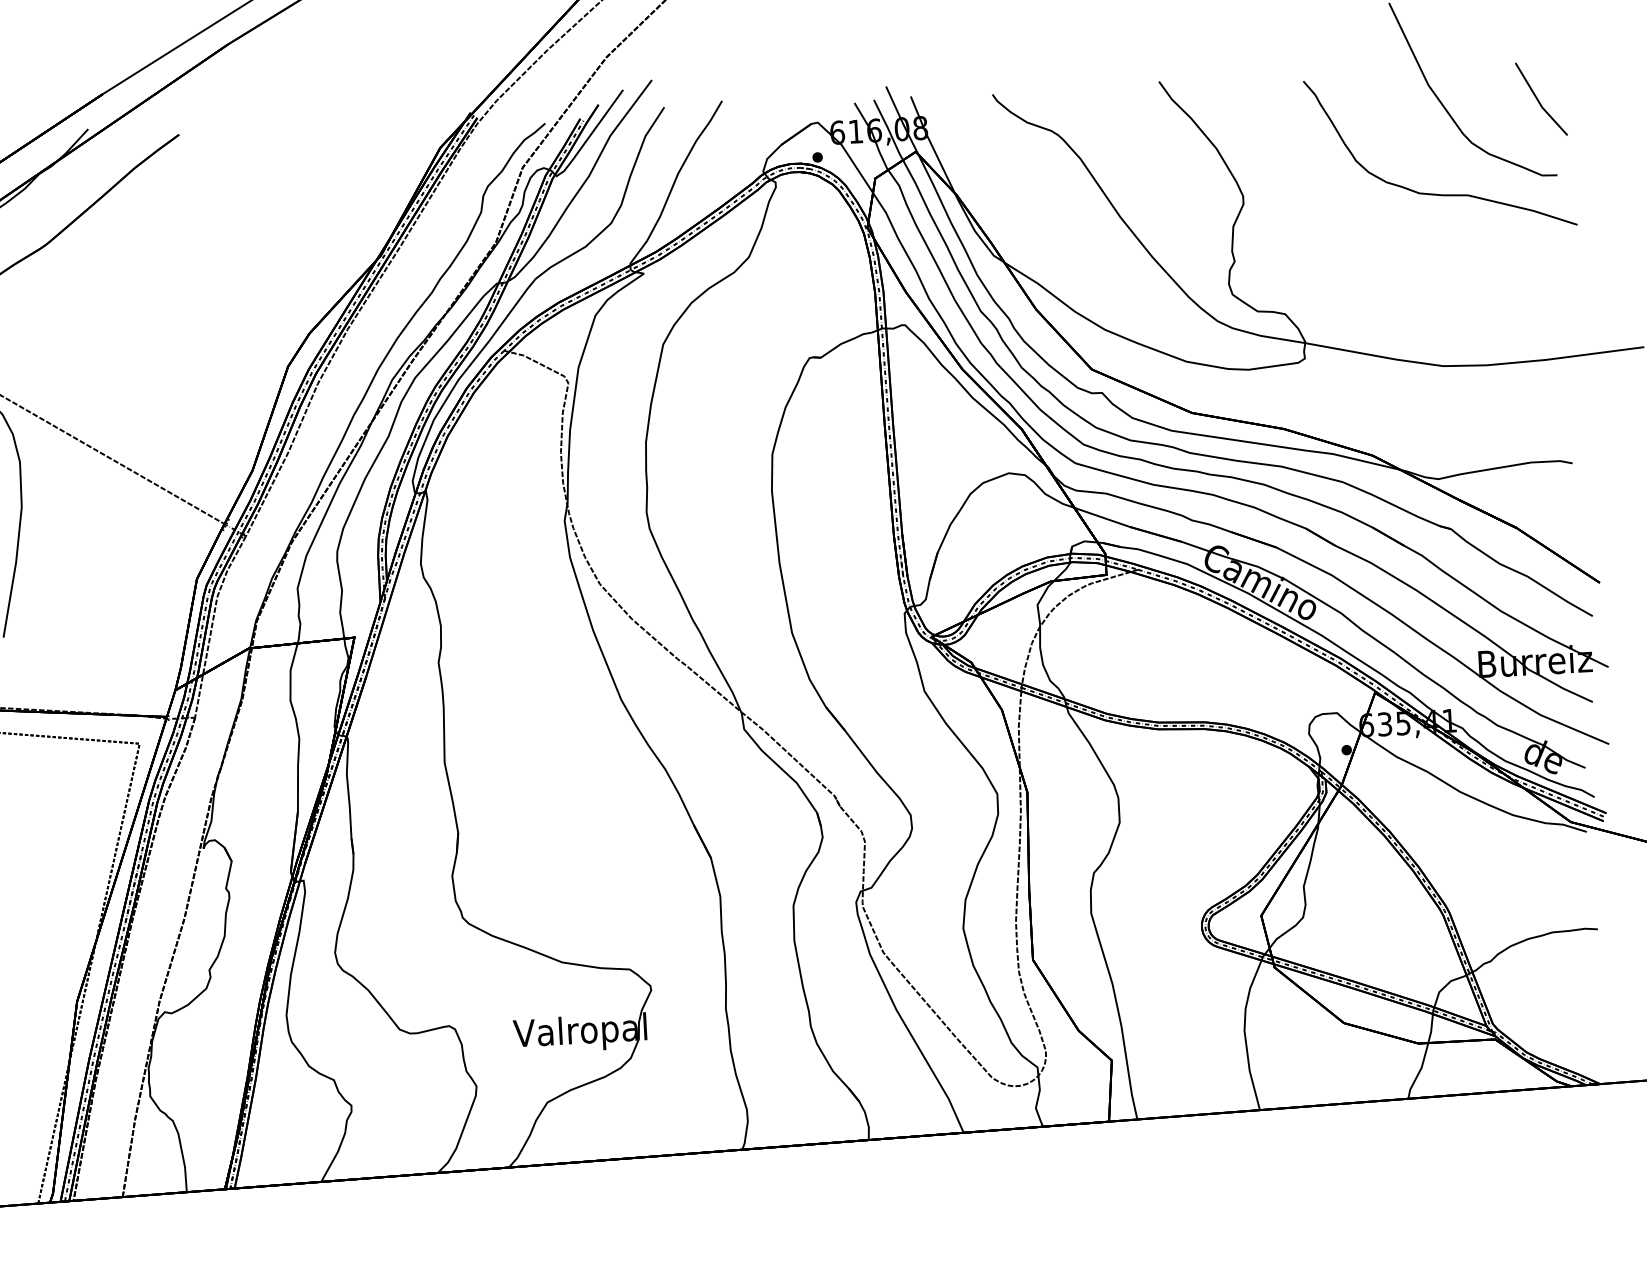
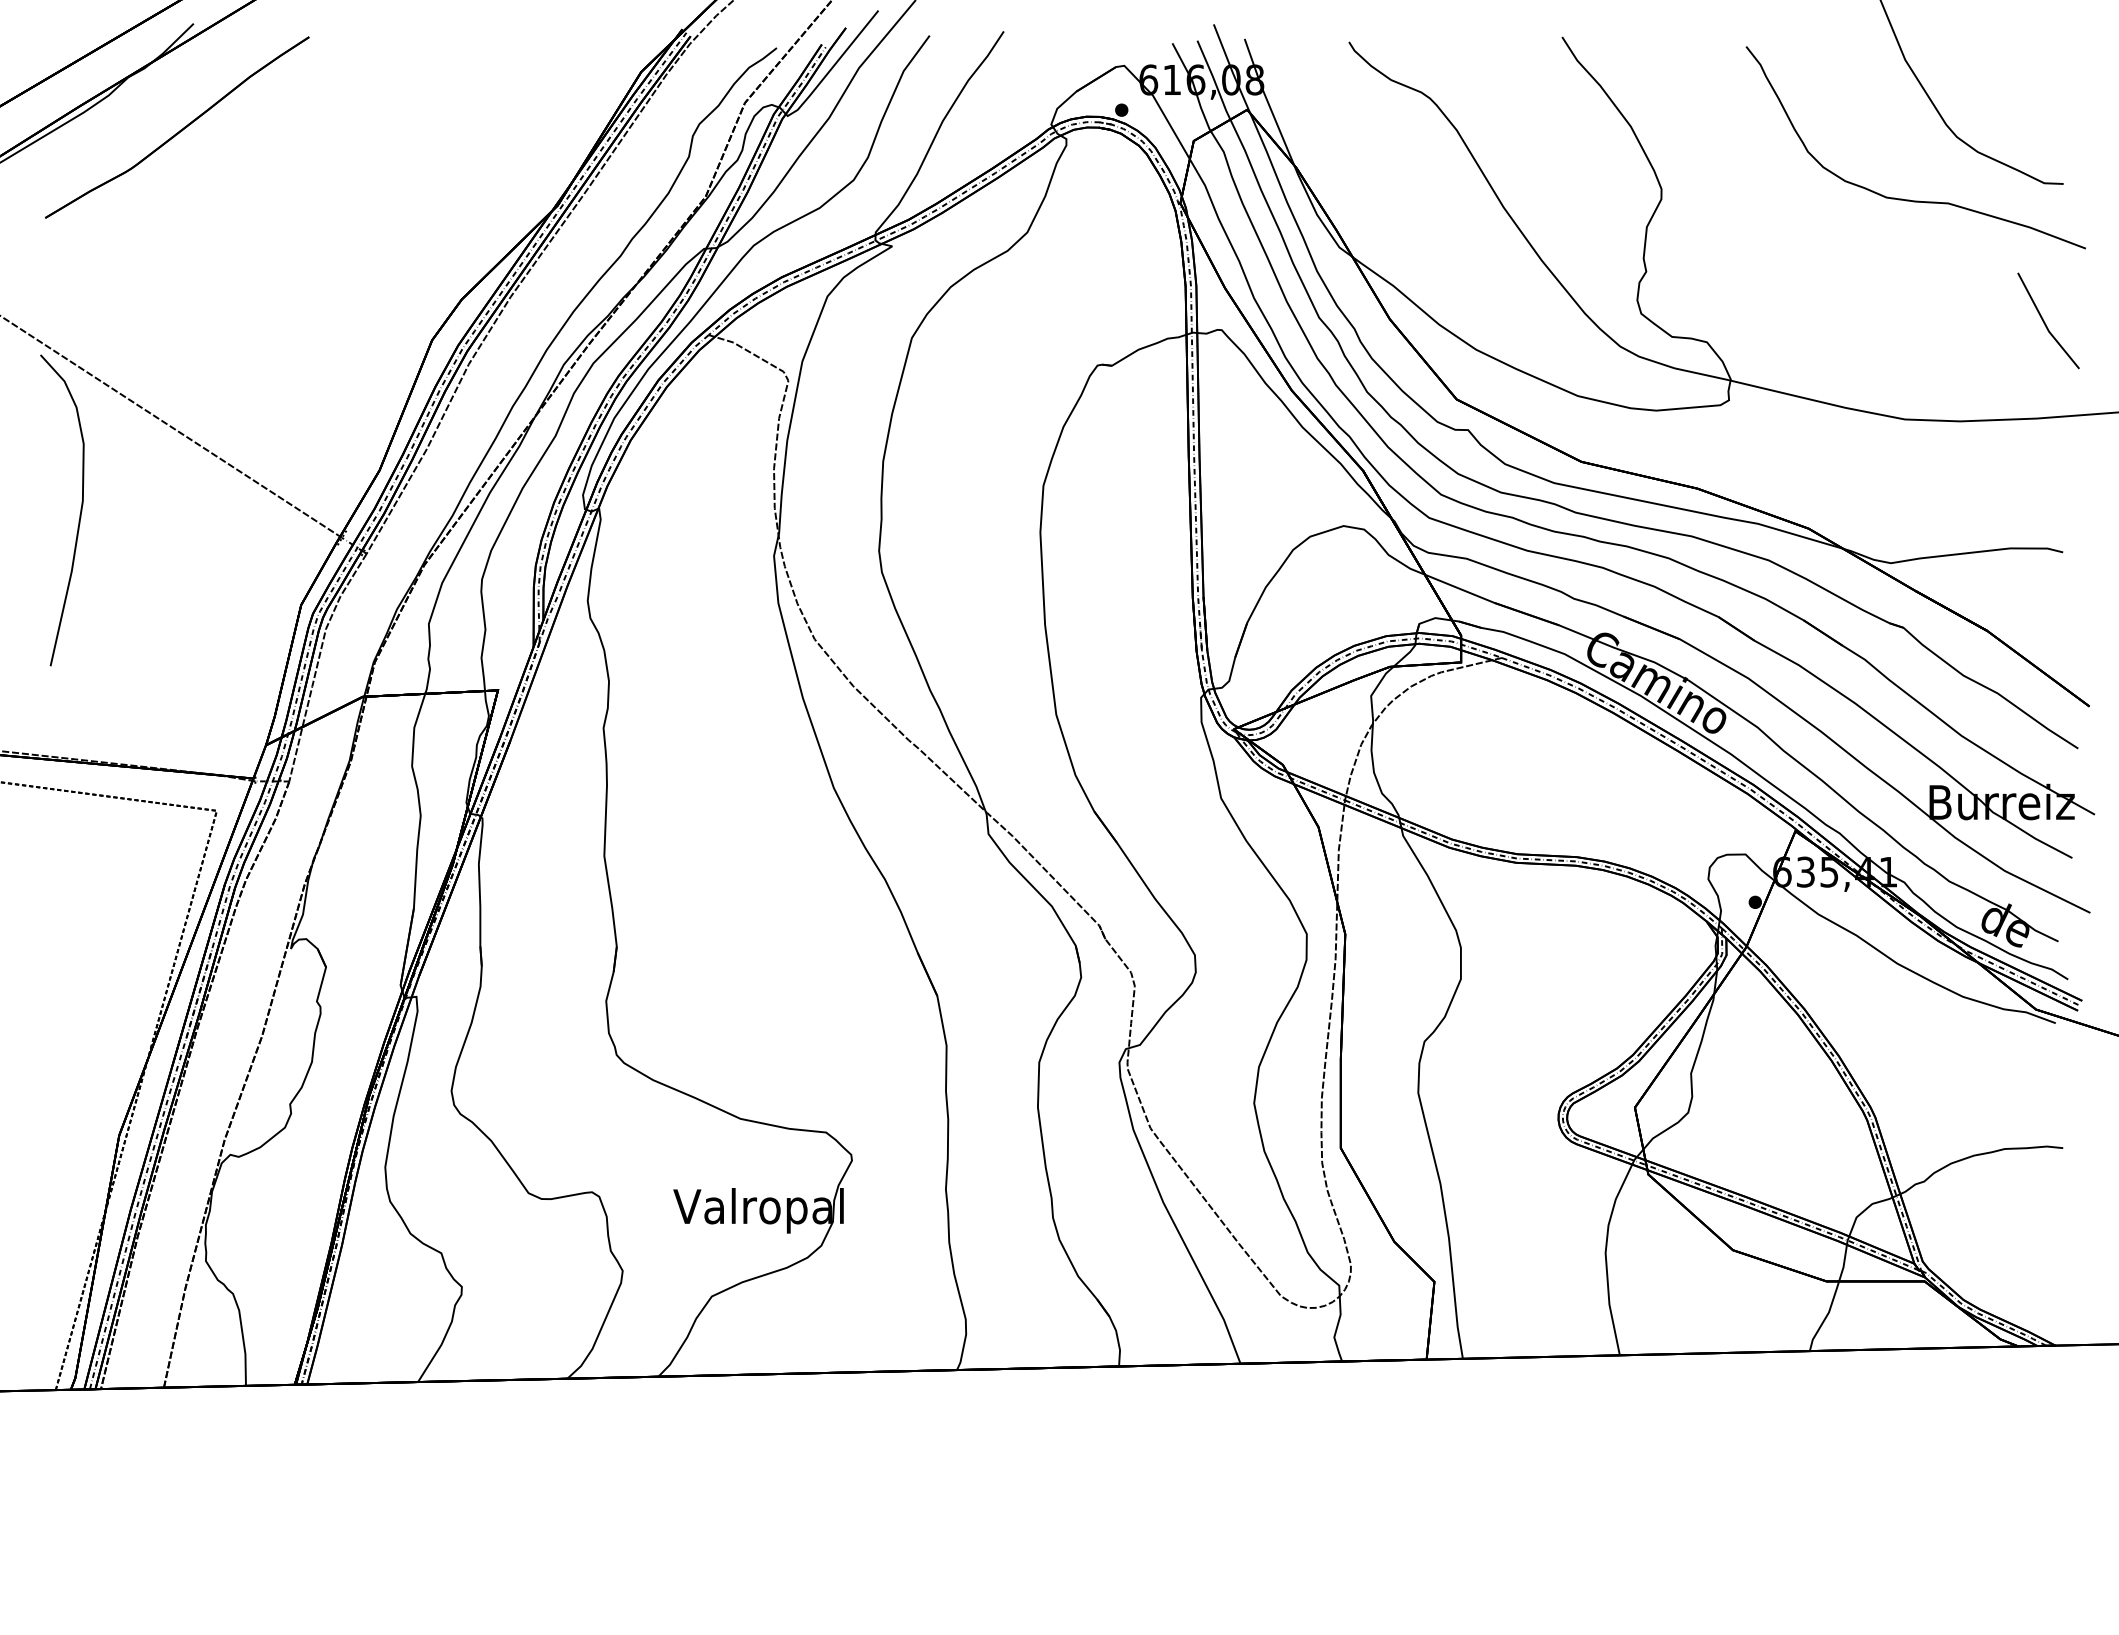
line: (1539, 100) -> (2045, 322), moved

